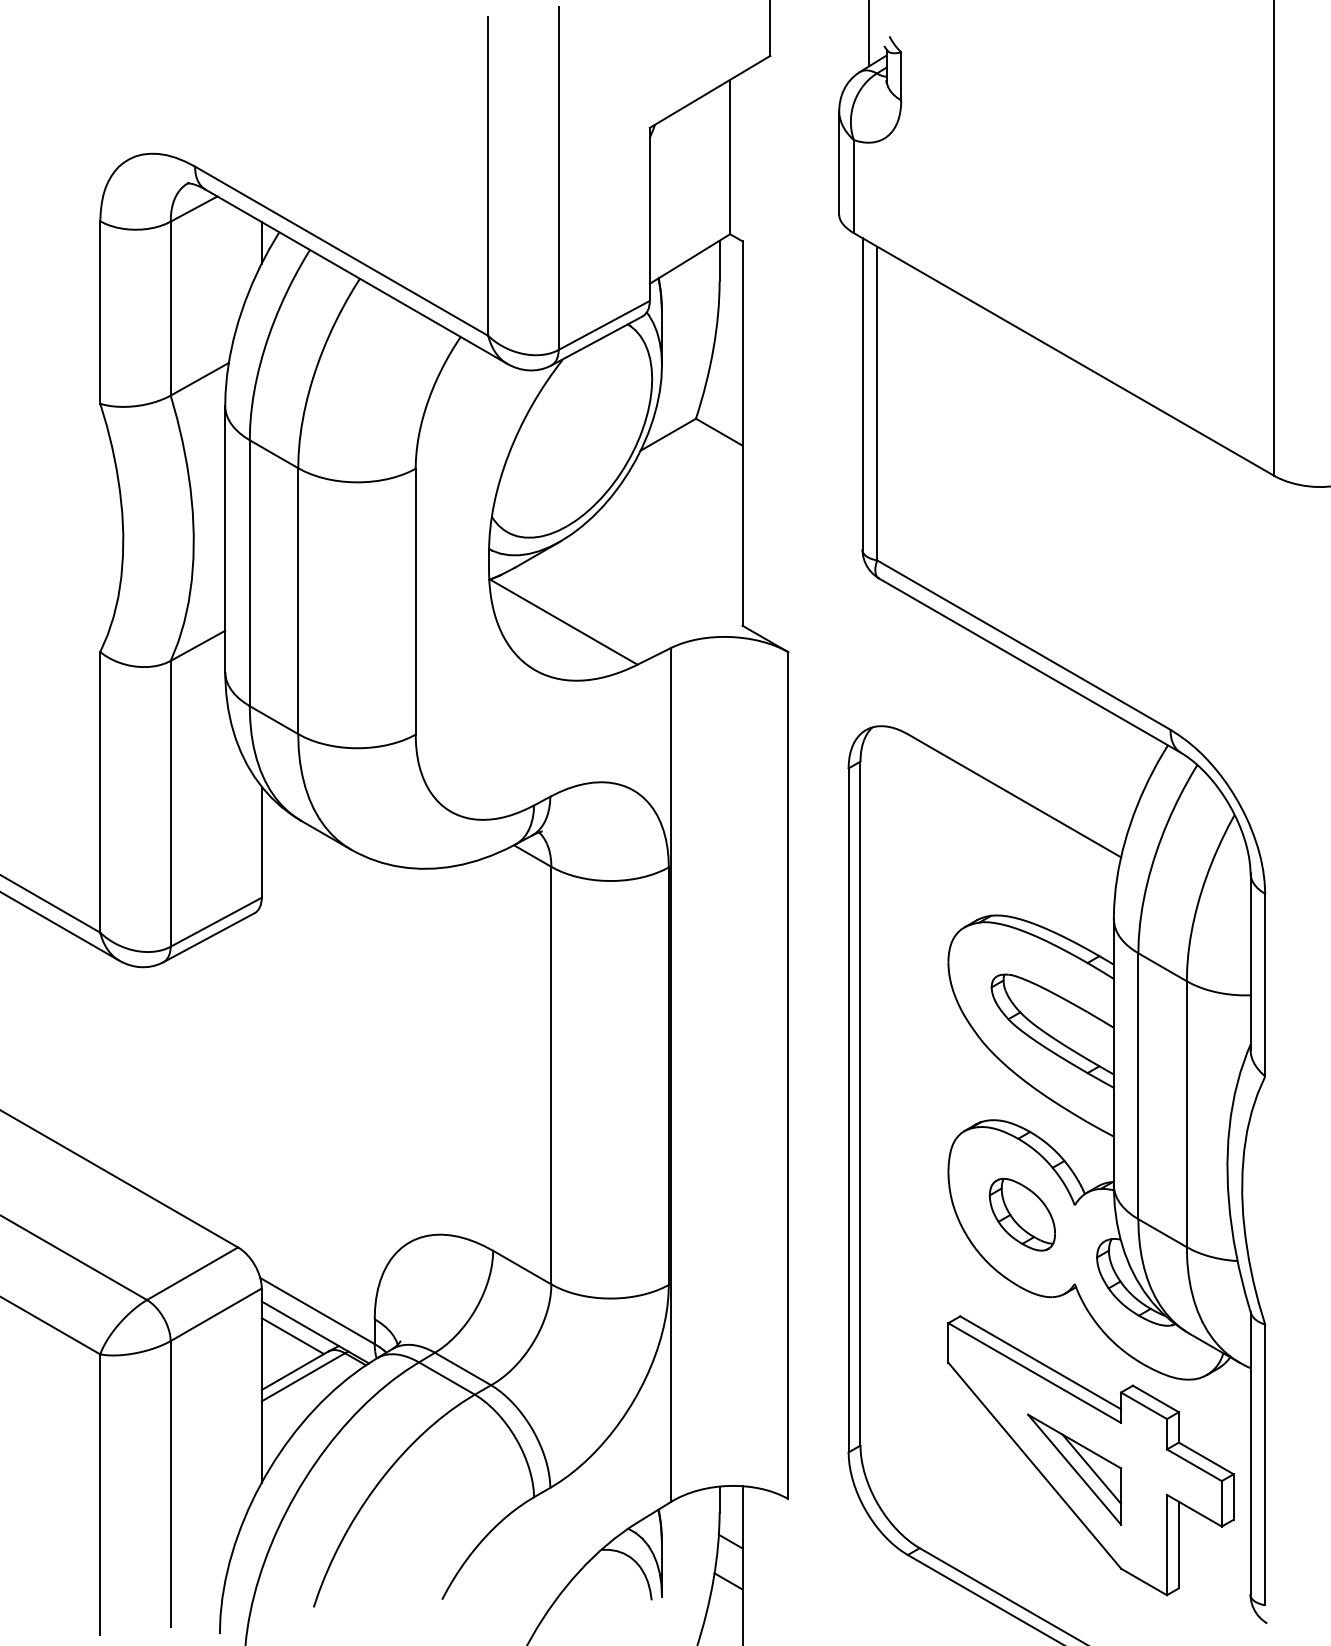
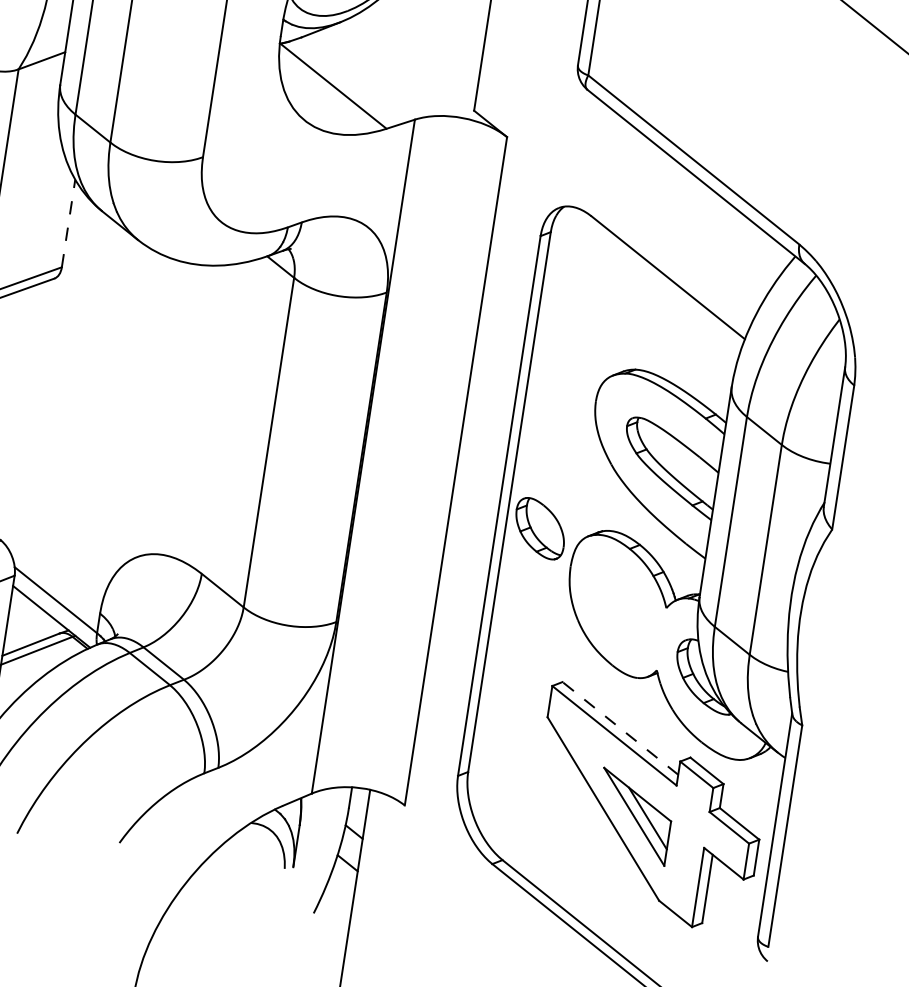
line: (261, 842) -> (68, 223), solid -> dashed
part: (1021, 1214) -> (539, 528), moved
line: (292, 1336) -> (33, 617), removed
line: (1040, 1362) -> (620, 728), solid -> dashed

